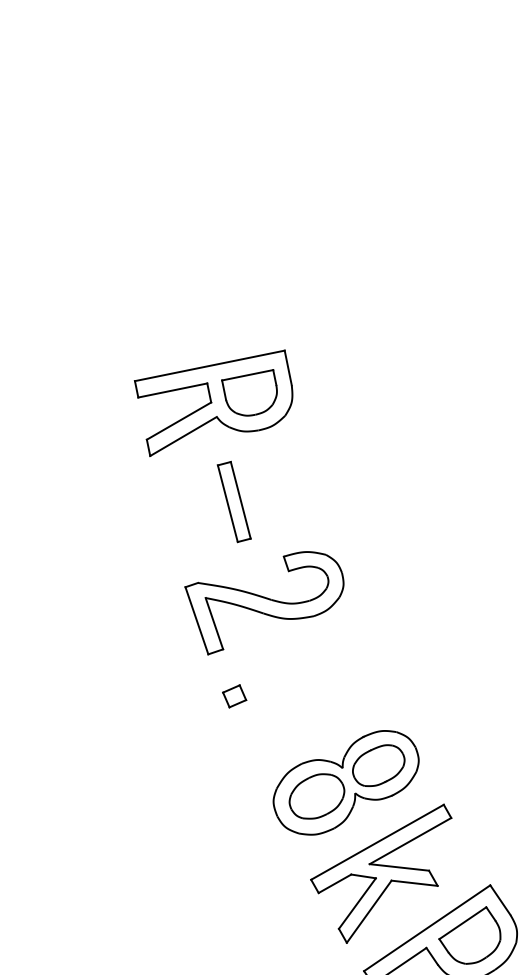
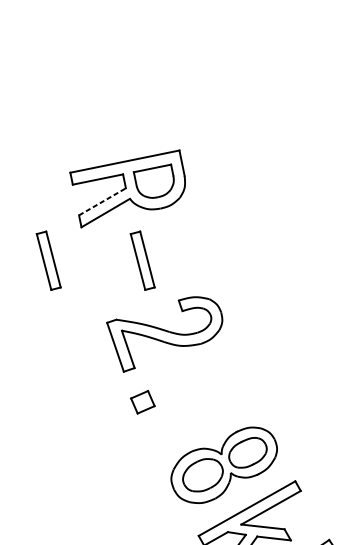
line: (179, 420) -> (102, 201), solid -> dashed
part: (104, 501) -> (48, 260), added
part: (234, 696) -> (142, 402), size x1.4

